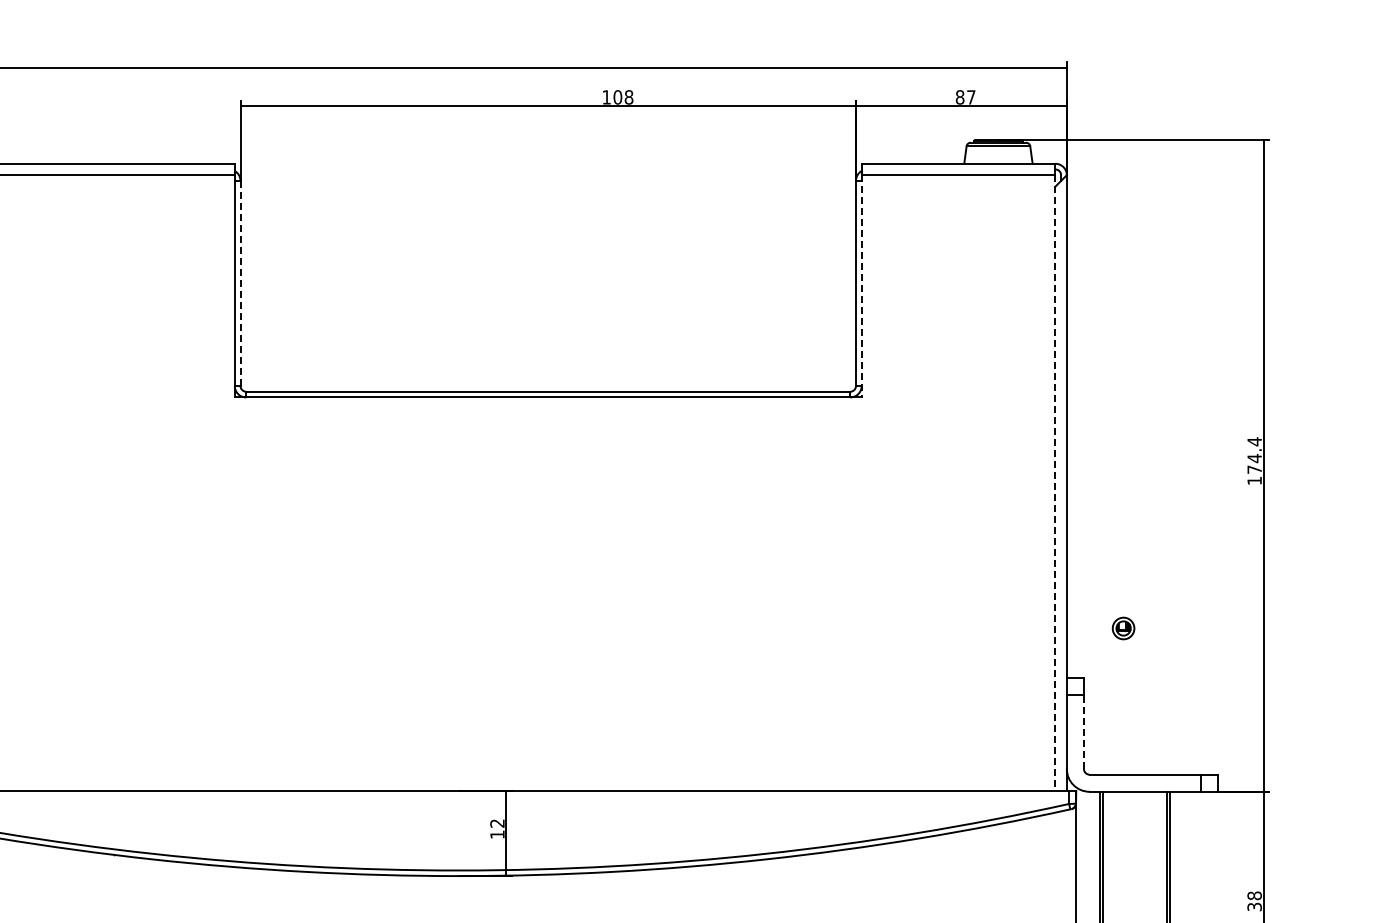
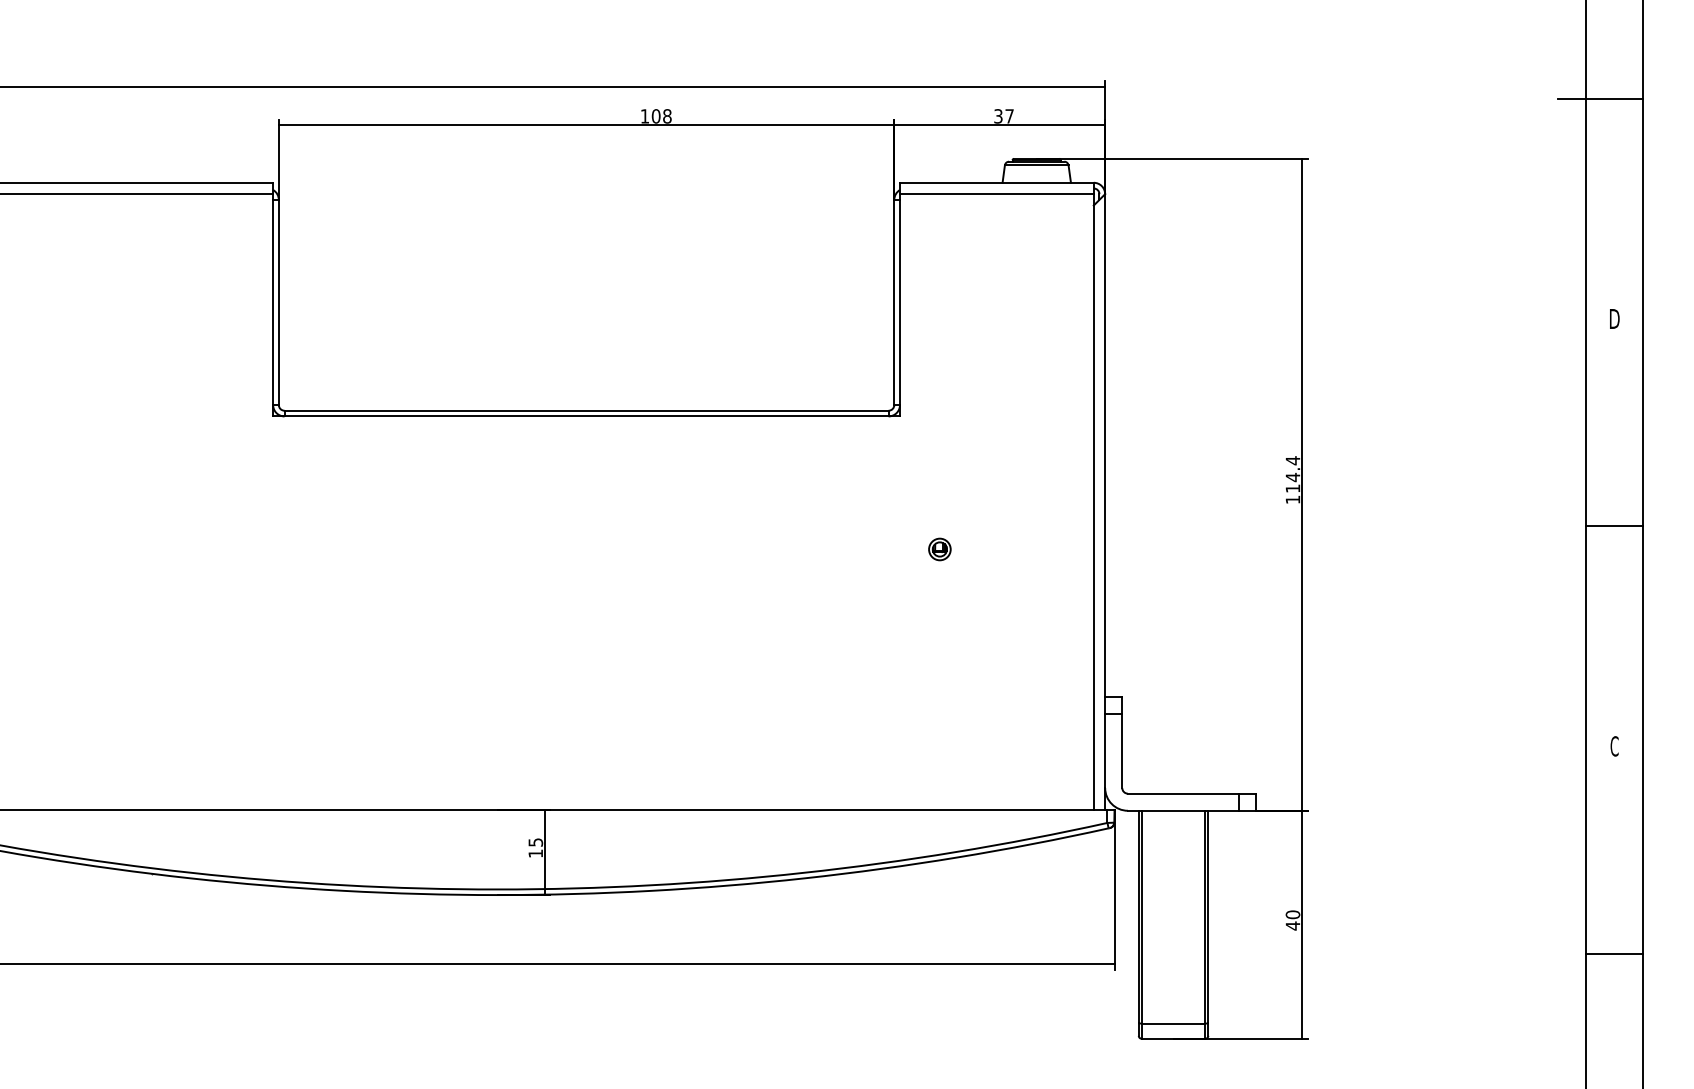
text: (960, 97) -> (998, 116), 87 -> 37
line: (240, 283) -> (278, 302), dashed -> solid
line: (862, 286) -> (900, 305), dashed -> solid
text: (1254, 469) -> (1292, 488), 174.4 -> 114.4
line: (1055, 483) -> (1093, 502), dashed -> solid
part: (1123, 628) -> (939, 549), moved
line: (1084, 731) -> (1122, 750), dashed -> solid
text: (497, 823) -> (535, 842), 12 -> 15
text: (1254, 901) -> (1292, 920), 38 -> 40

